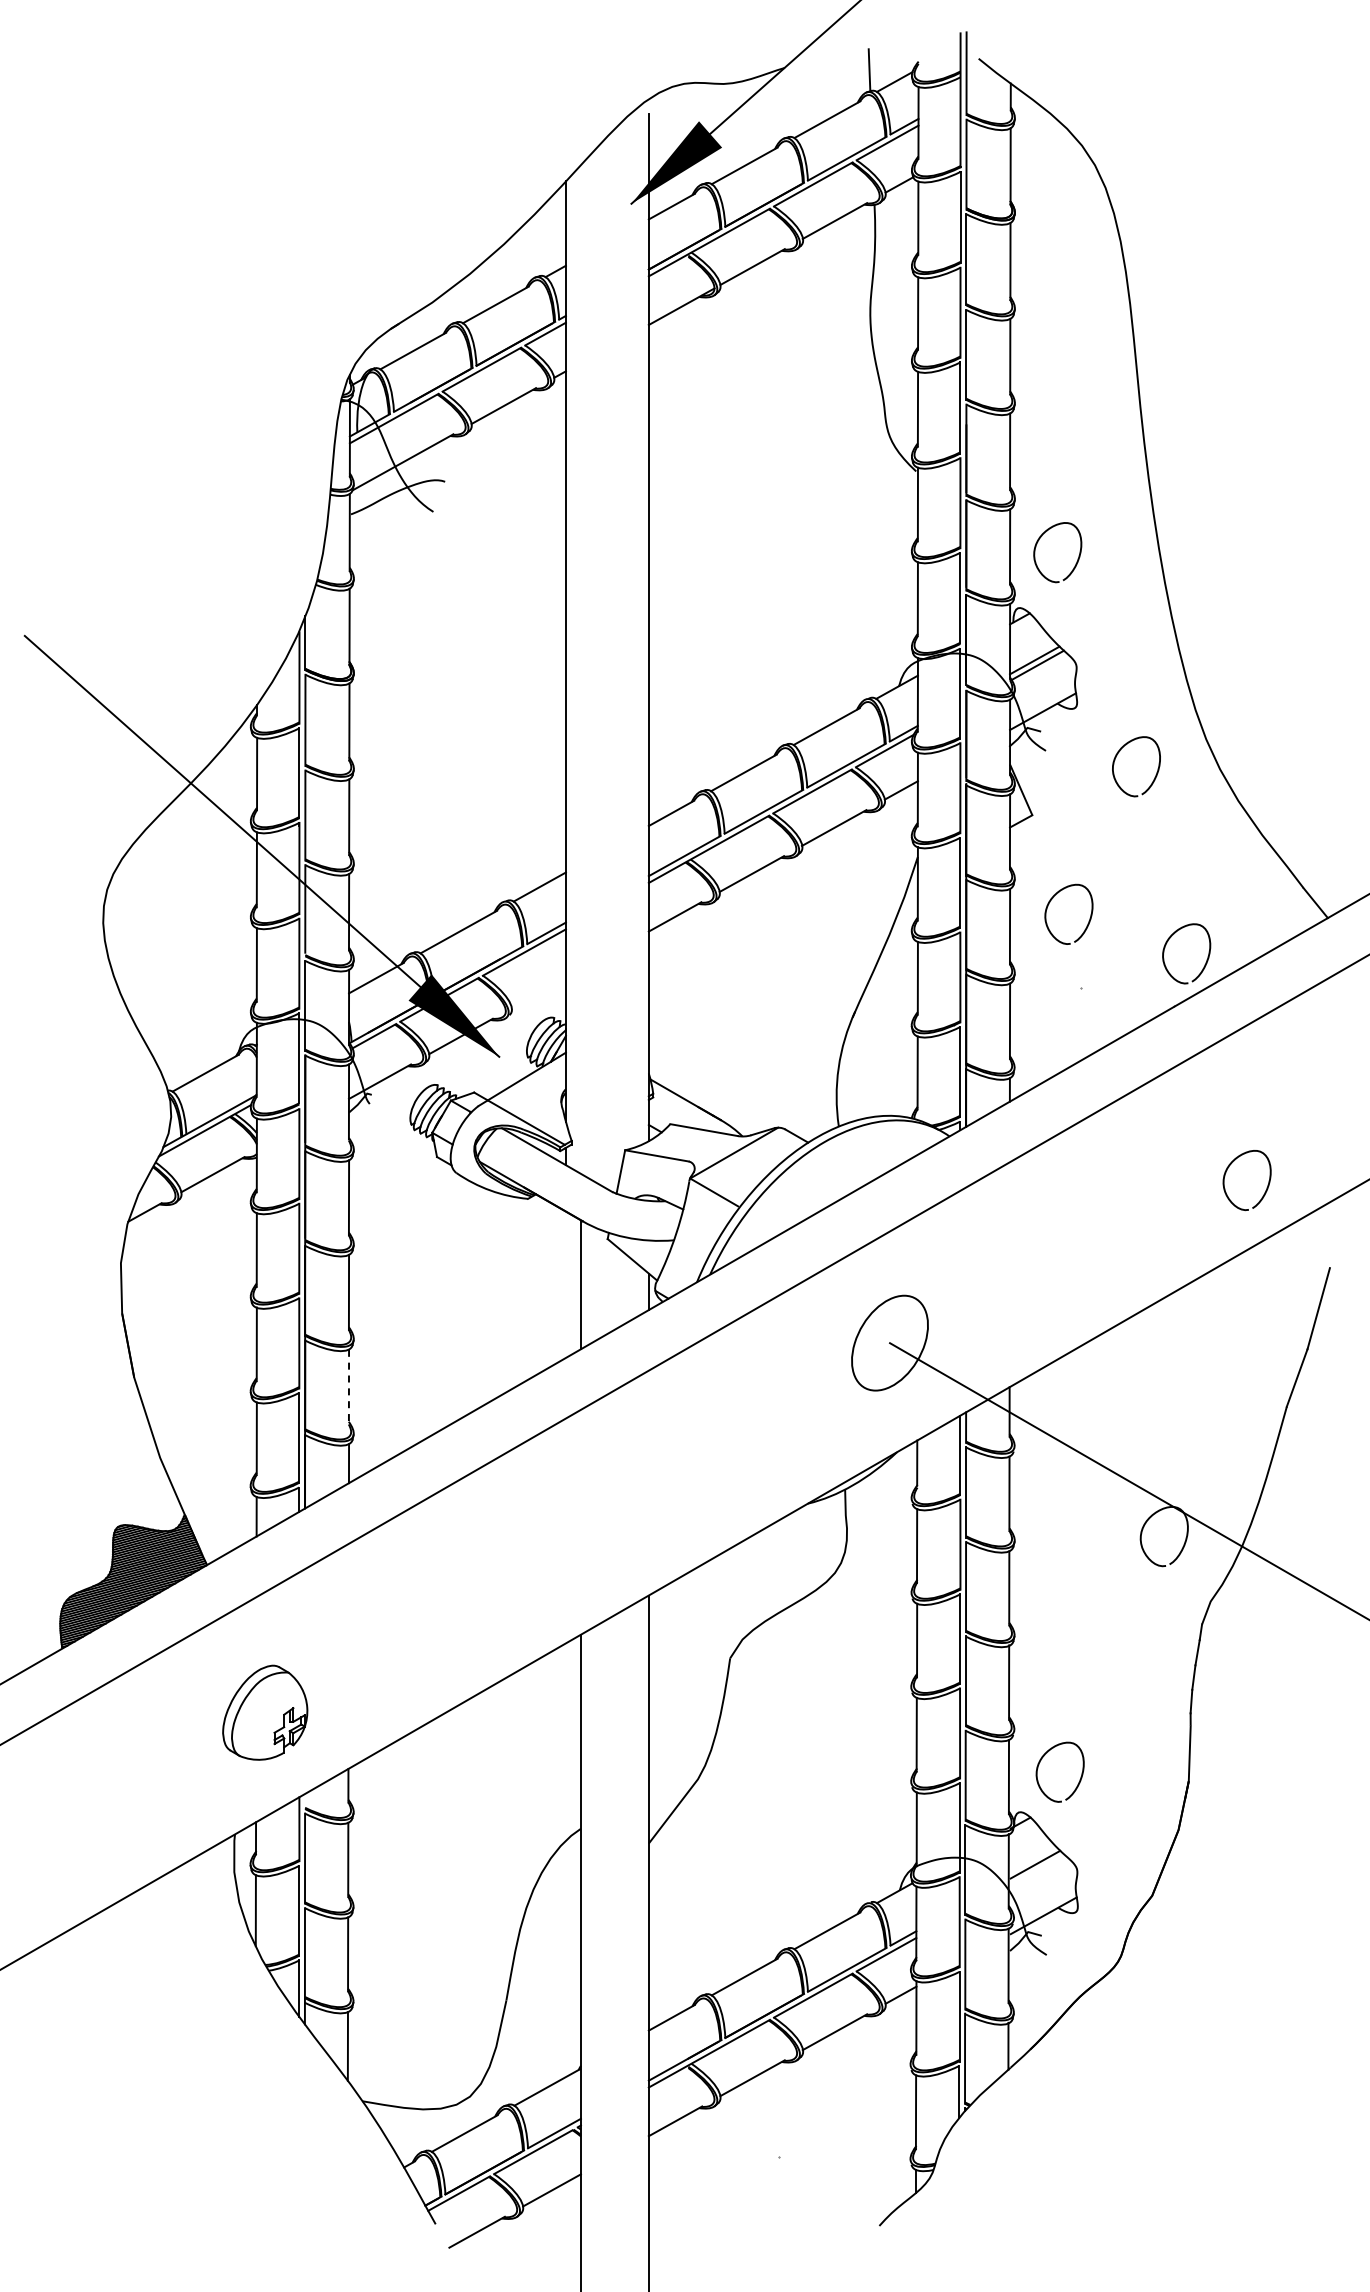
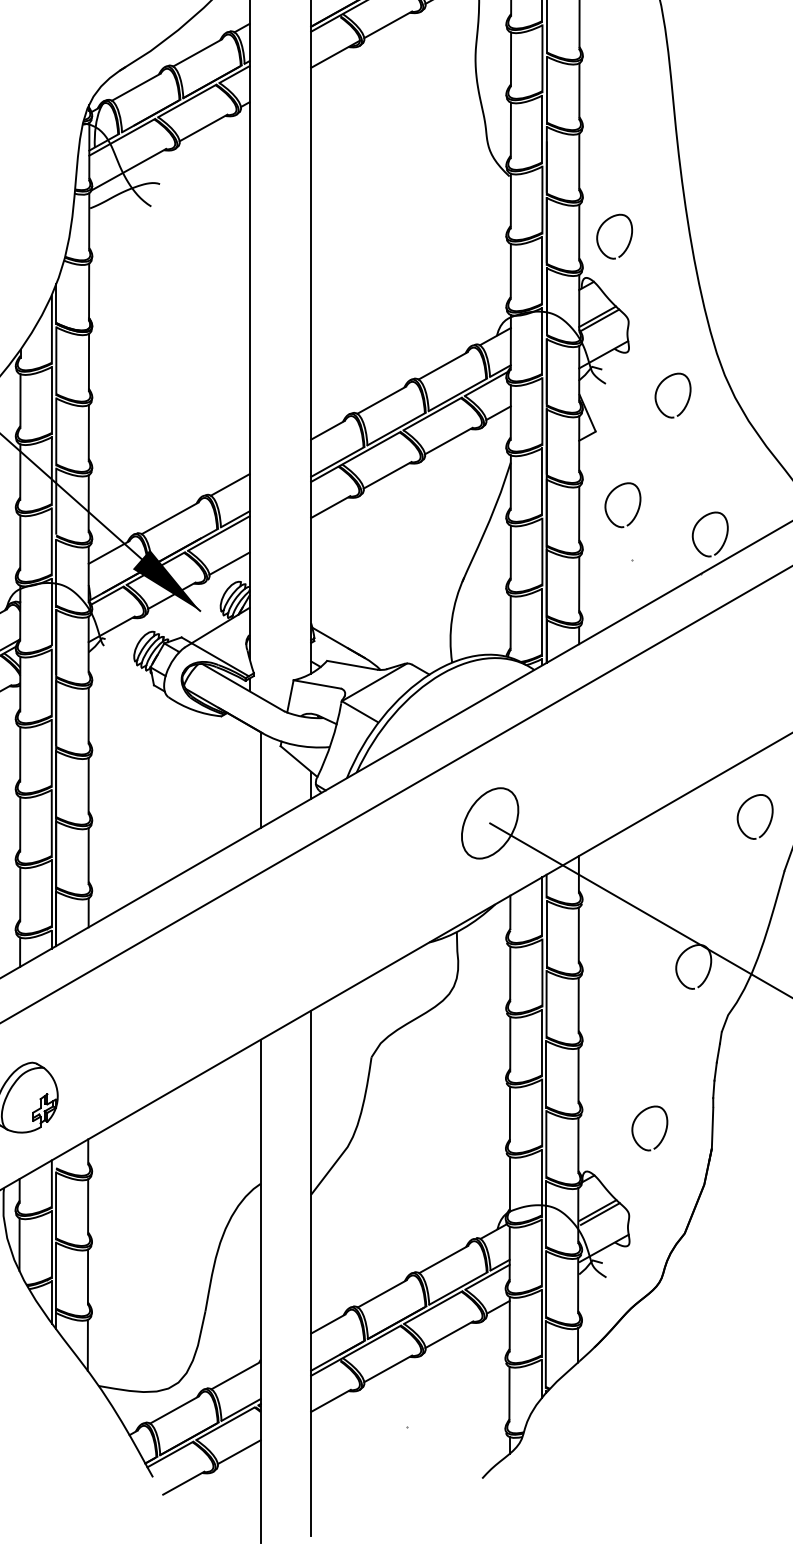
line: (538, 993) -> (229, 563), added
curve: (1226, 1173) -> (739, 811), moved
line: (348, 1387) -> (88, 856), dashed -> solid
curve: (1039, 1765) -> (634, 1123), moved
line: (1038, 1869) -> (600, 1214), added

